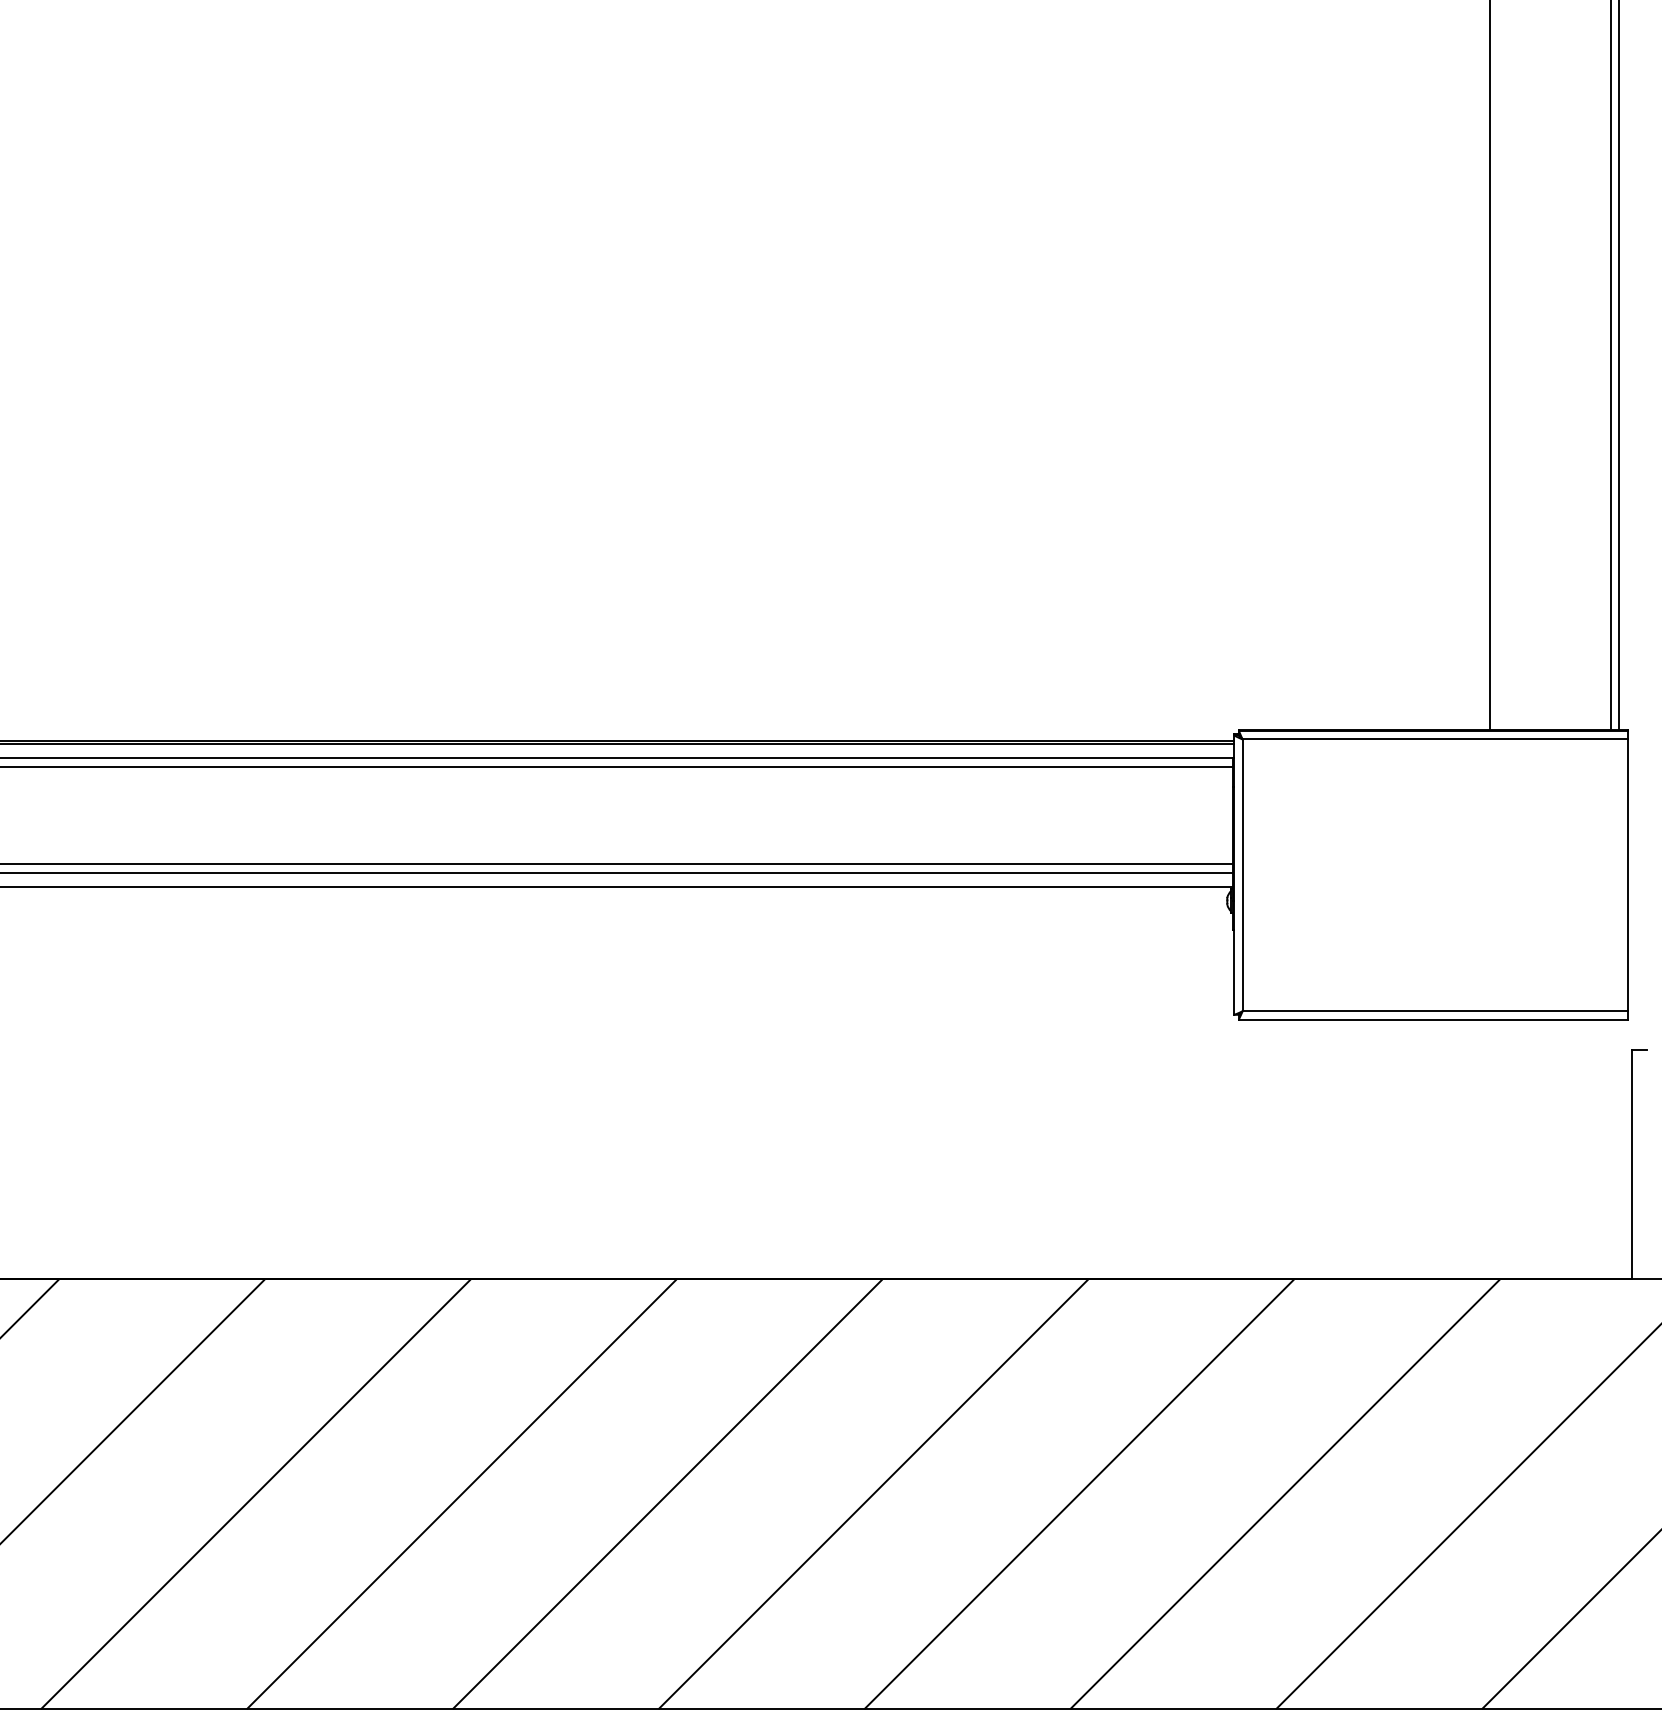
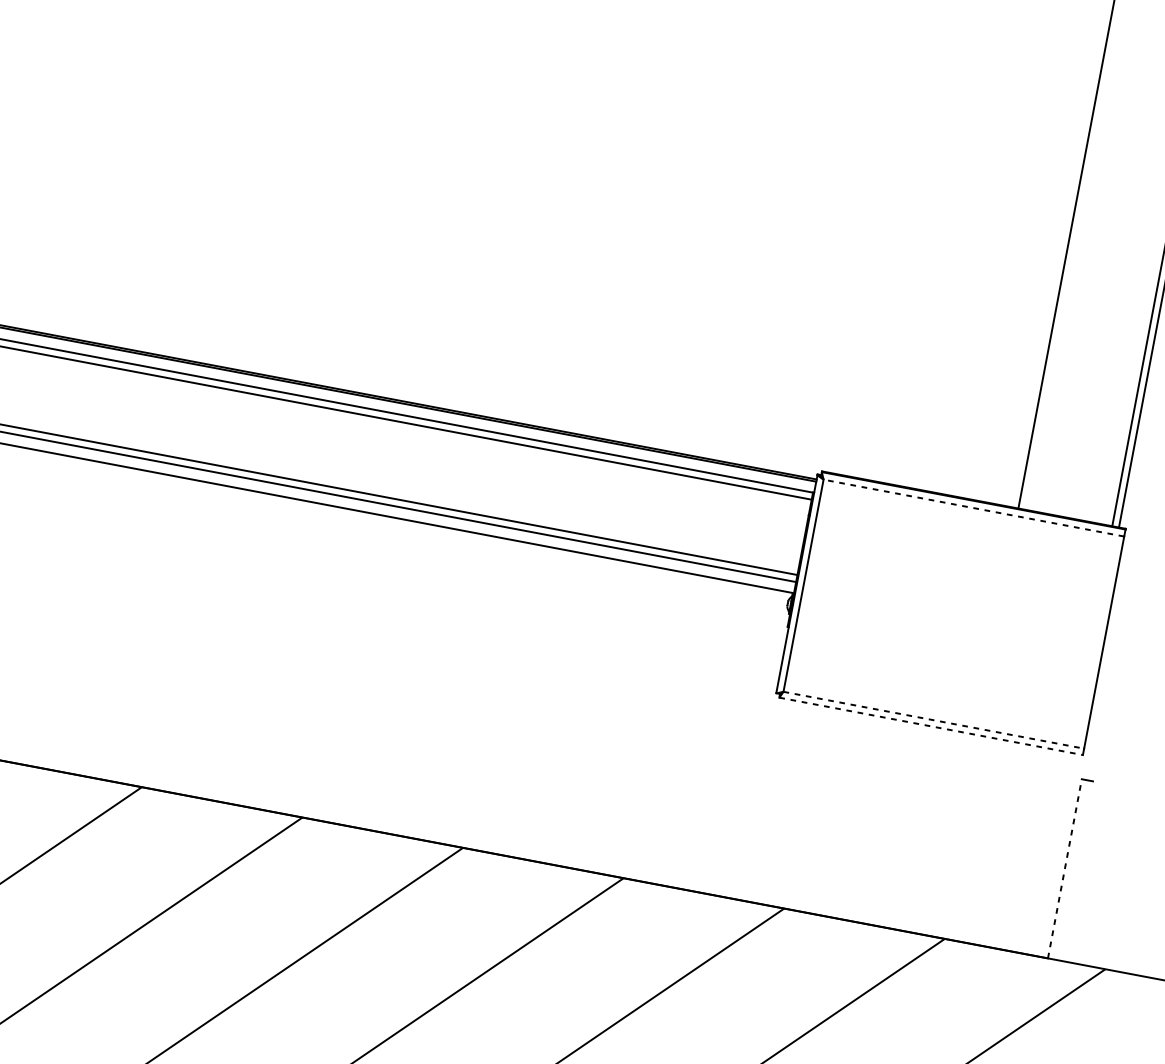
line: (1435, 739) -> (974, 508), solid -> dashed
line: (1435, 1011) -> (933, 720), solid -> dashed
line: (1433, 1019) -> (931, 726), solid -> dashed
line: (1632, 1164) -> (1065, 868), solid -> dashed

